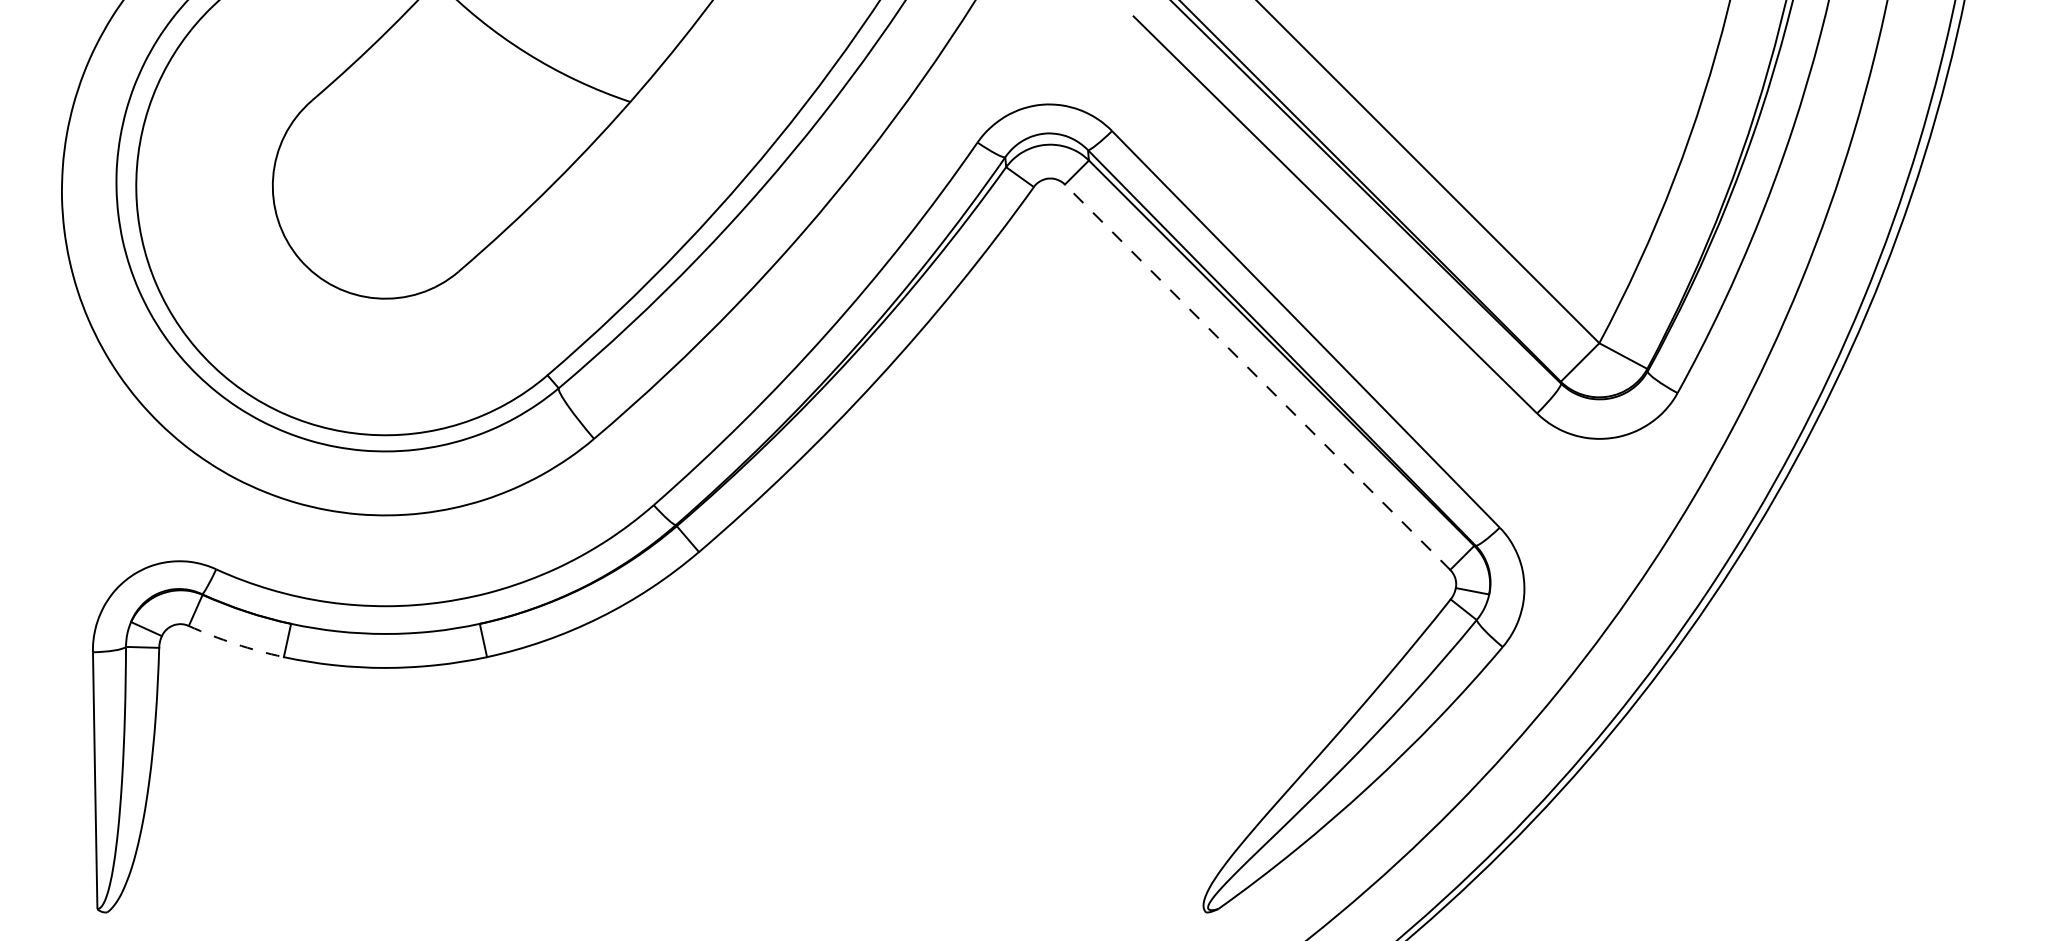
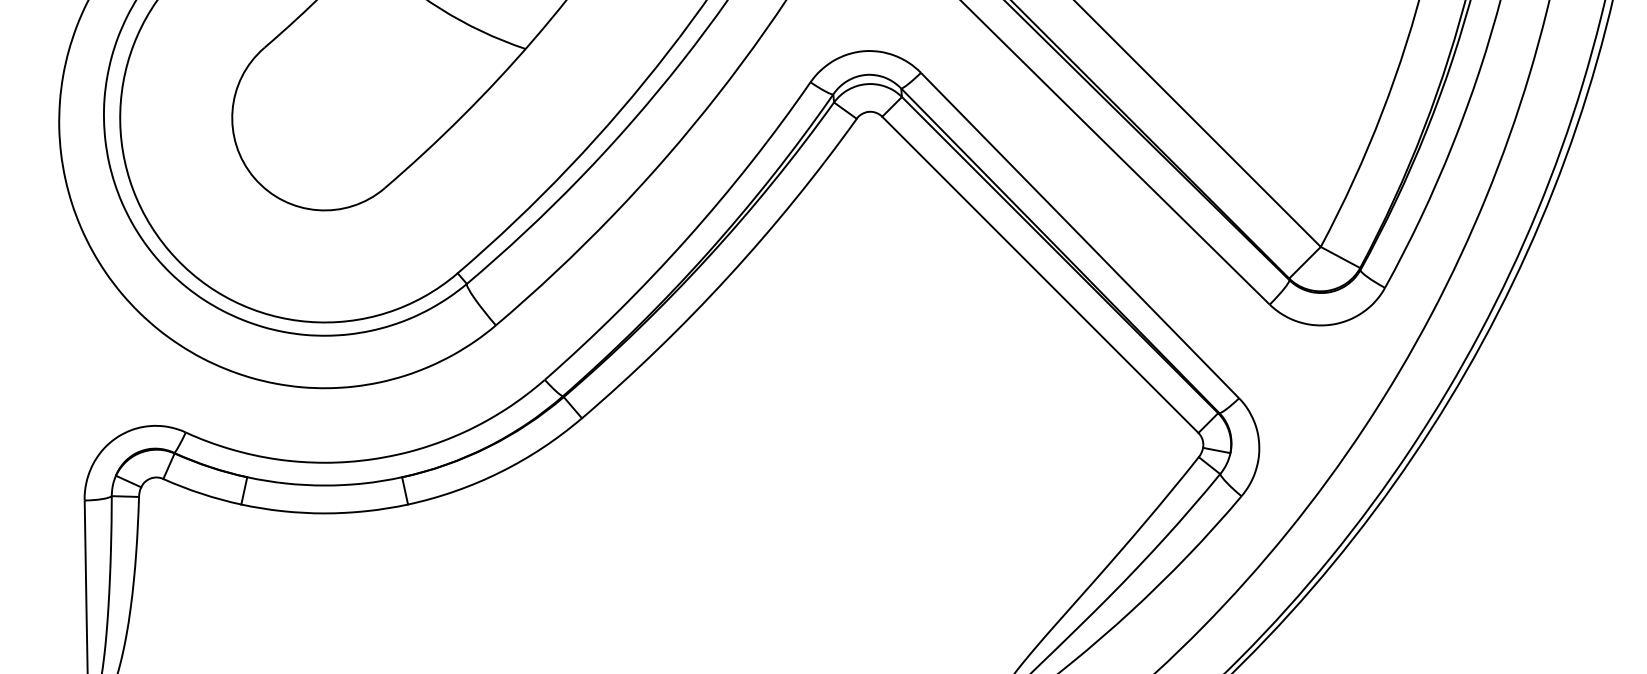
line: (1257, 376) -> (1040, 274), dashed -> solid
arc: (235, 644) -> (201, 494), dashed -> solid

